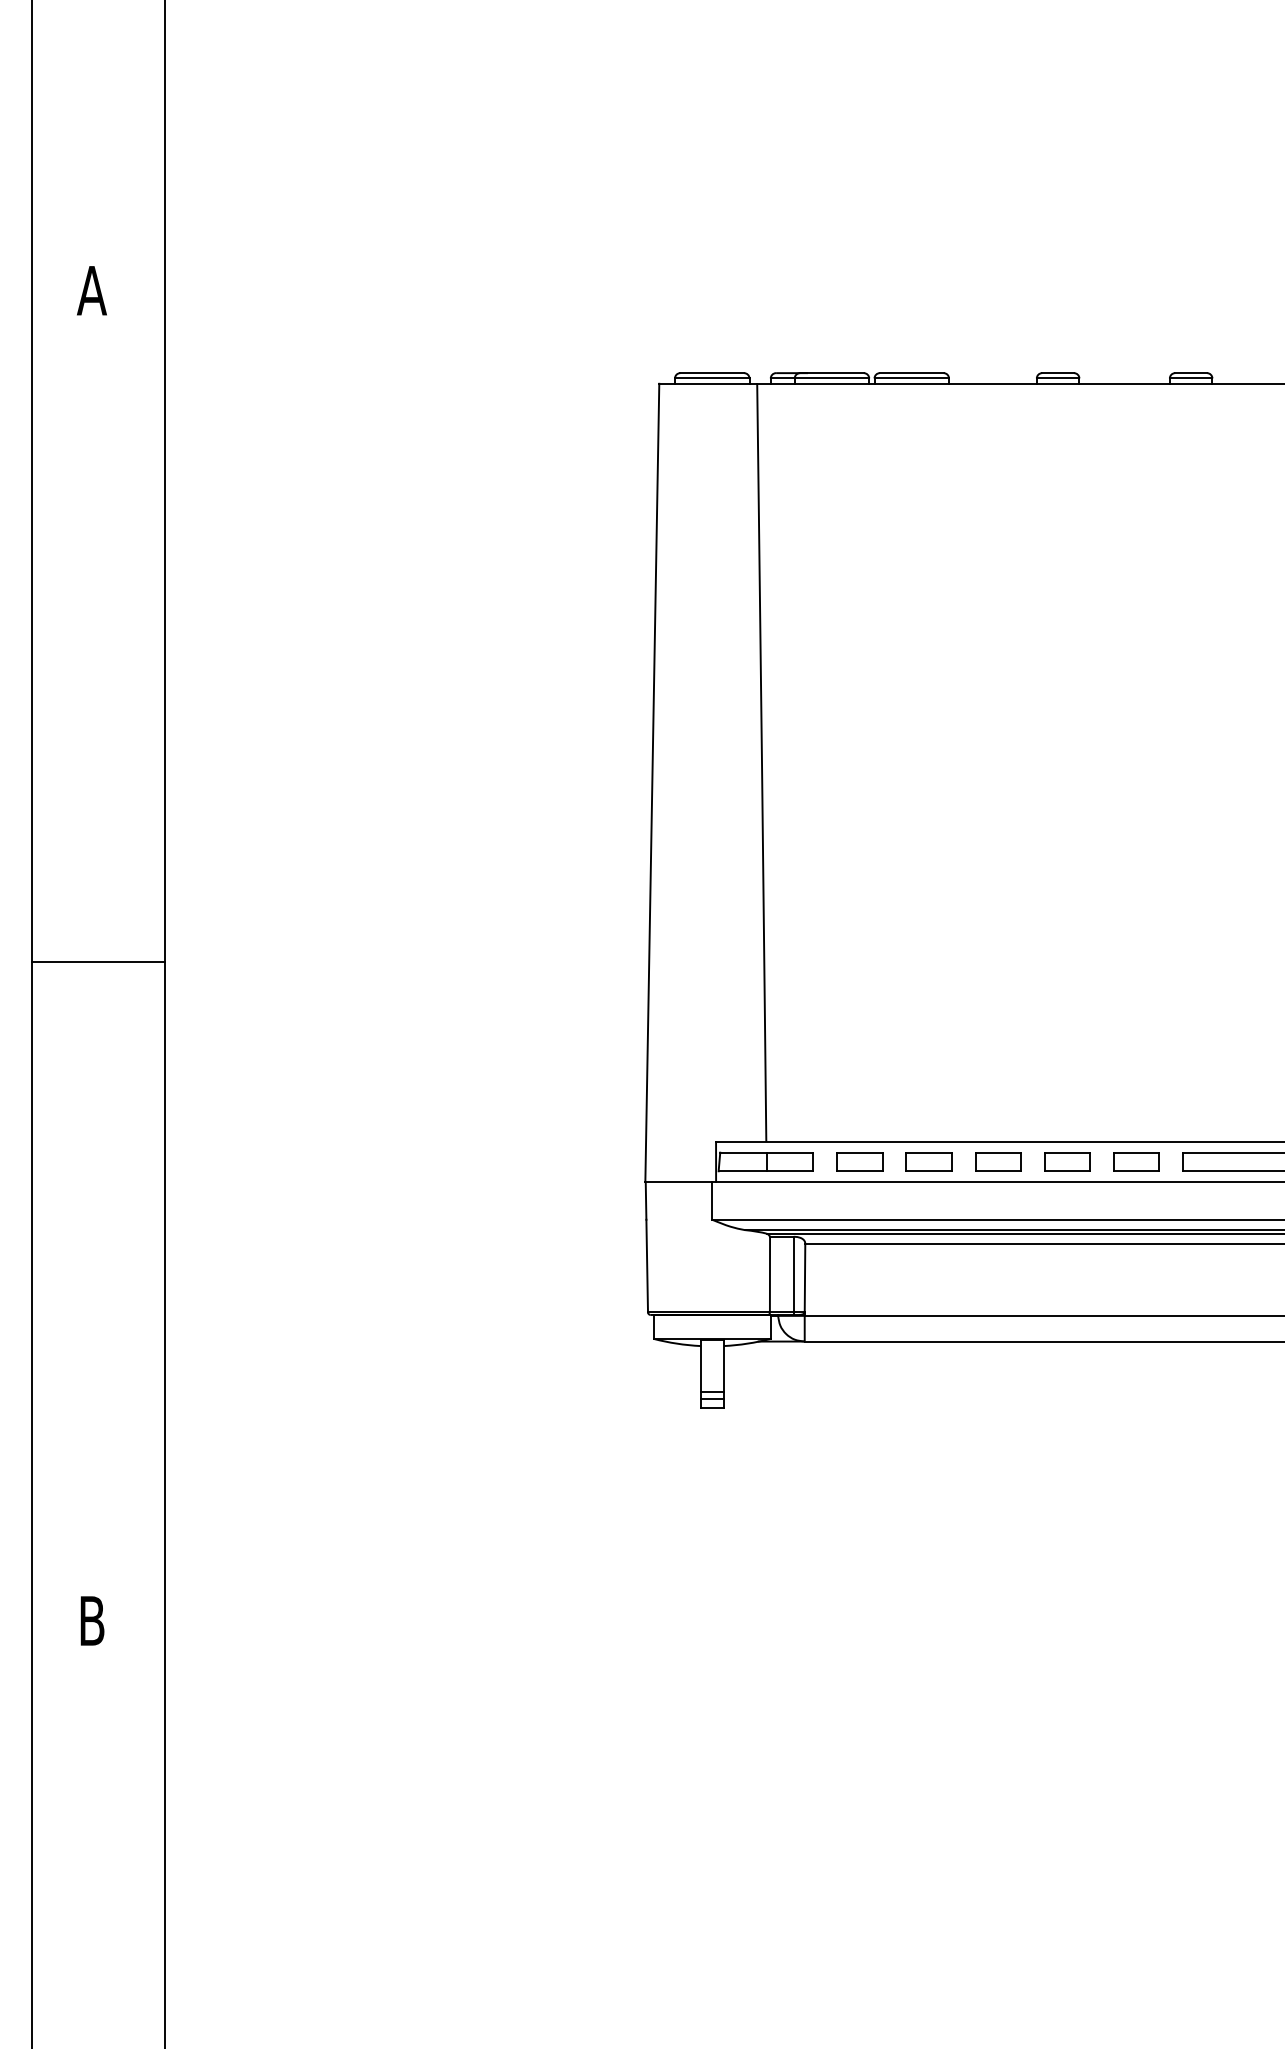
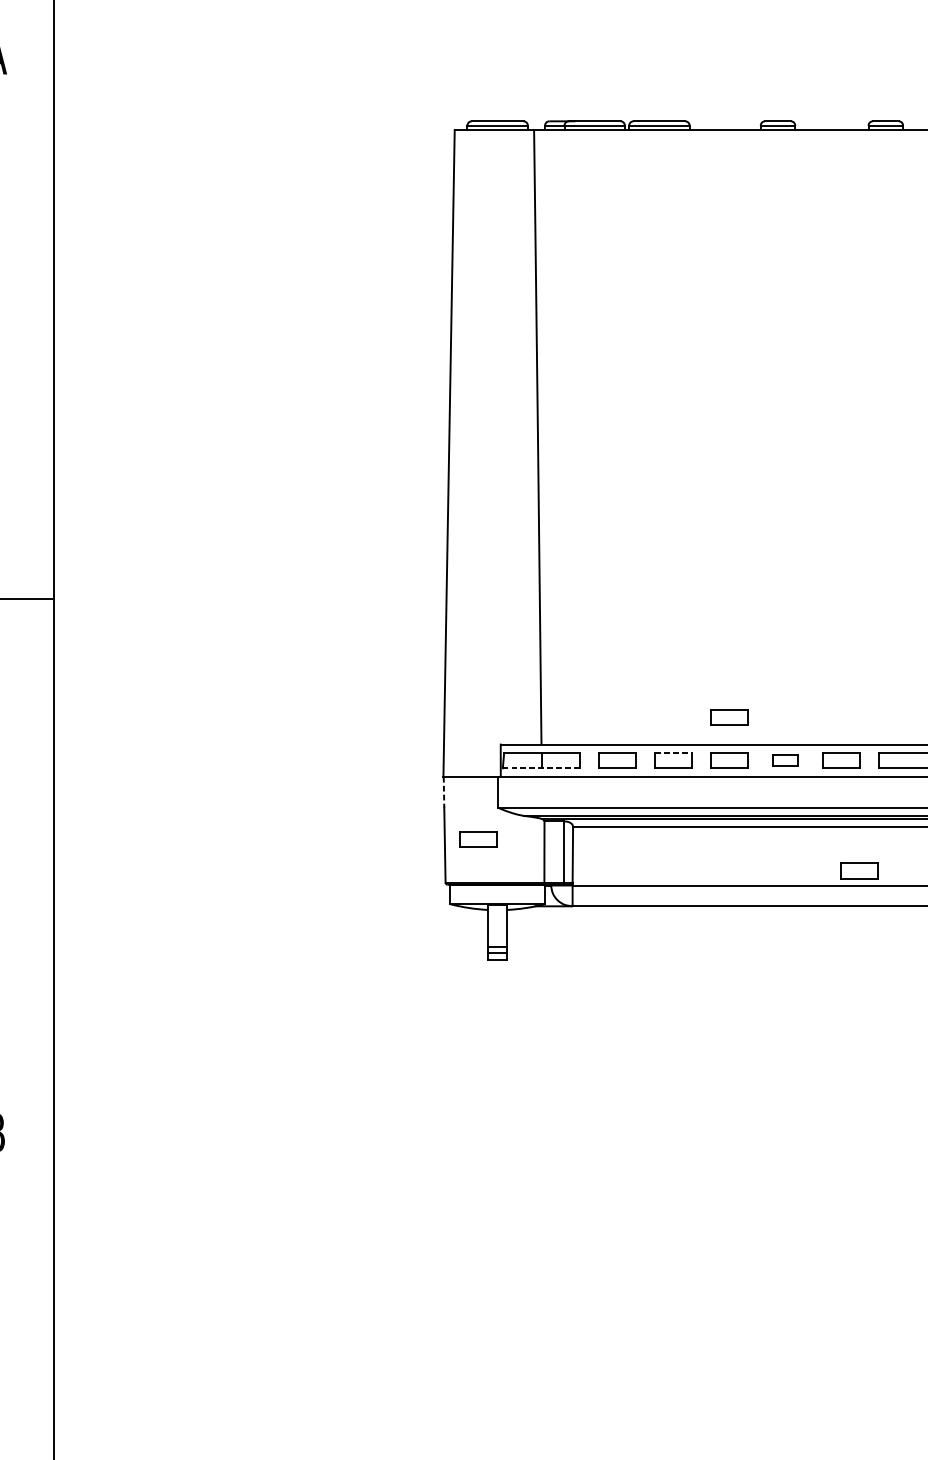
part: (998, 1108) -> (729, 717), added
line: (929, 1152) -> (673, 753), solid -> dashed
part: (1067, 1161) -> (785, 760), size x0.7
line: (765, 1171) -> (540, 768), solid -> dashed
line: (646, 1200) -> (444, 791), solid -> dashed
part: (688, 1258) -> (478, 838), added
part: (1158, 1297) -> (859, 870), added

